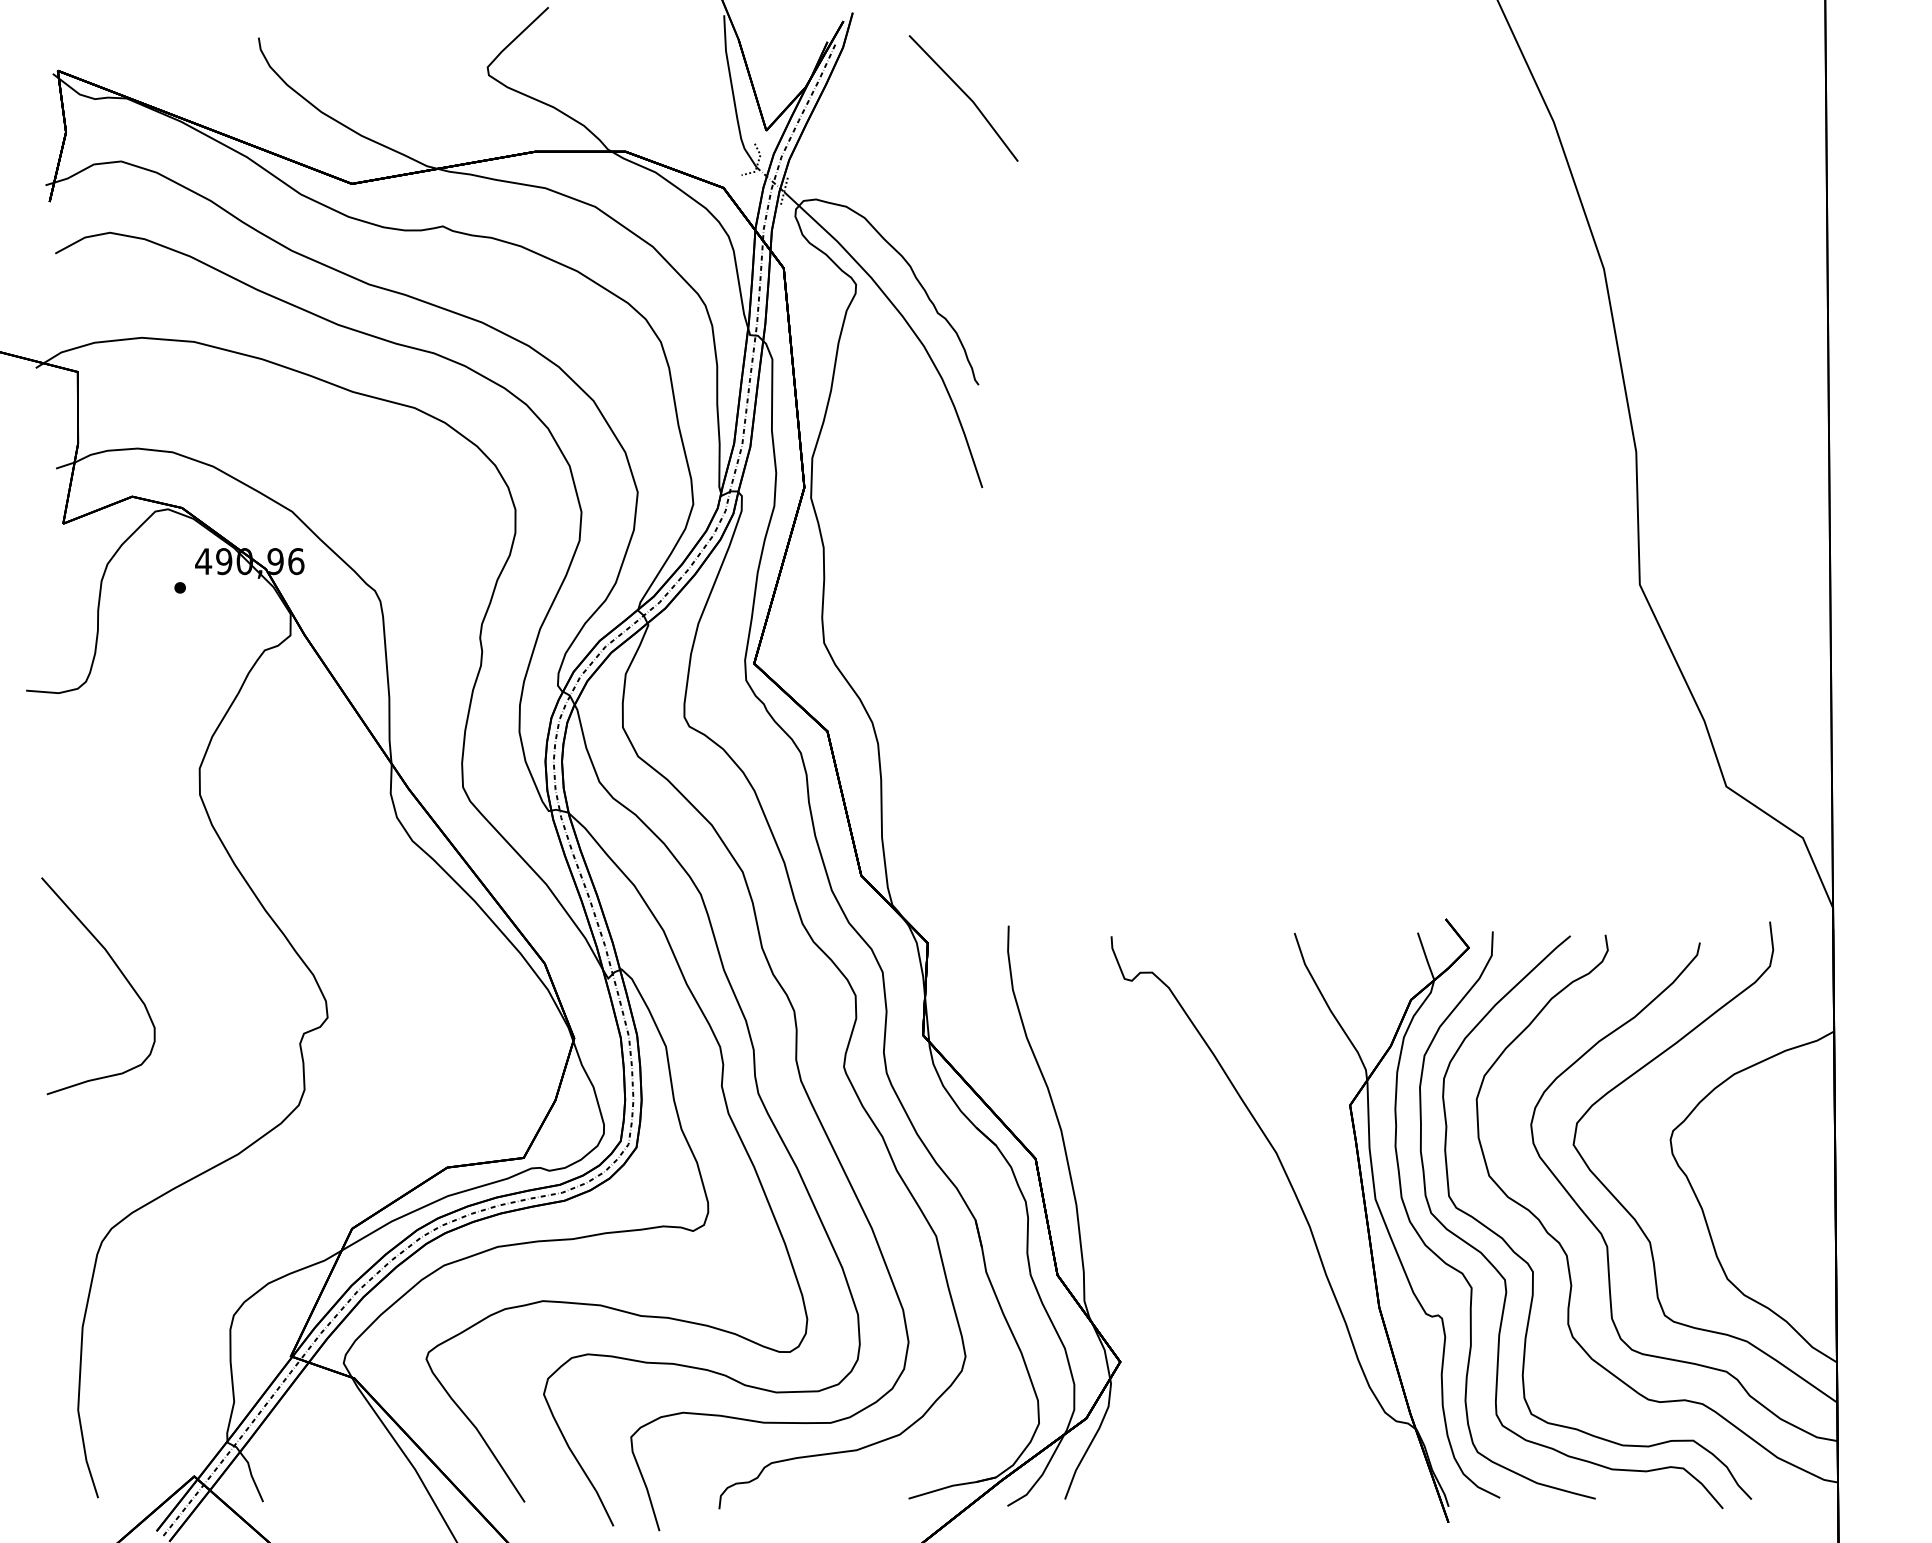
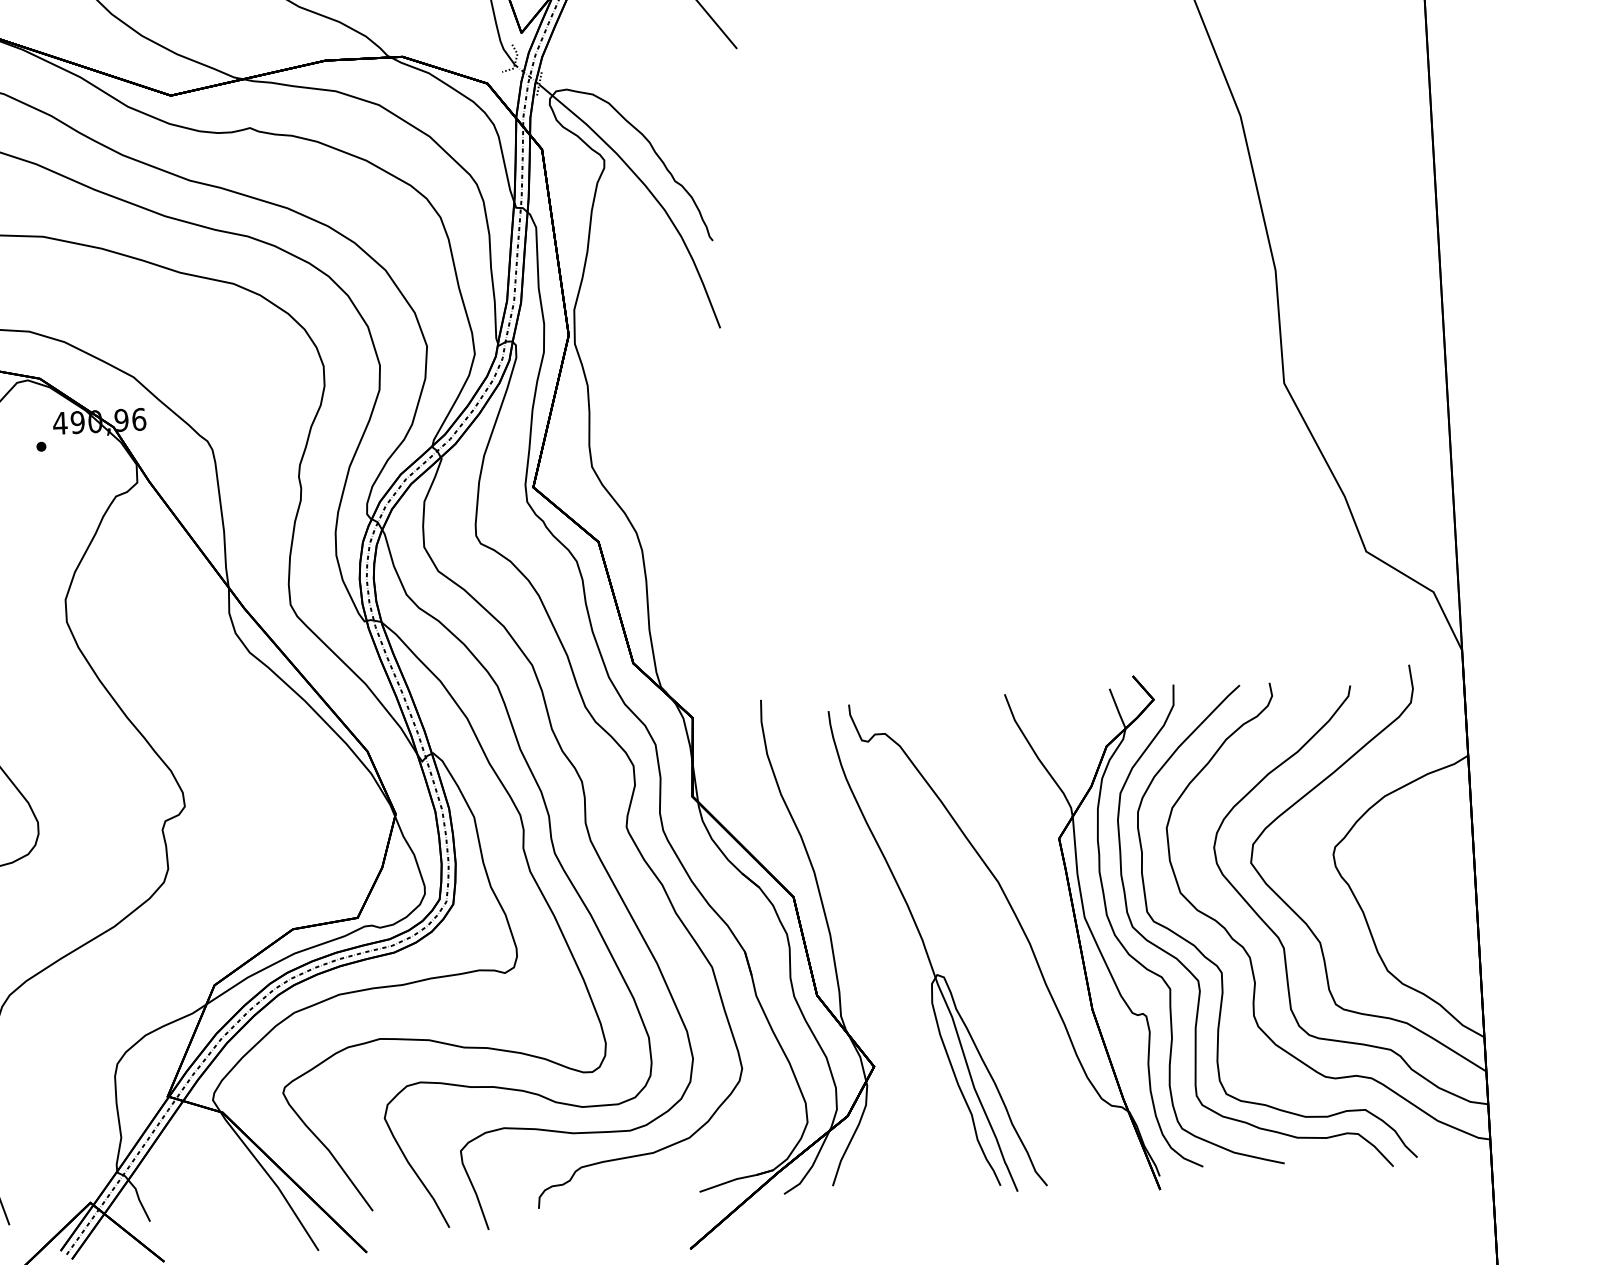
part: (1189, 1230) -> (927, 951), added

